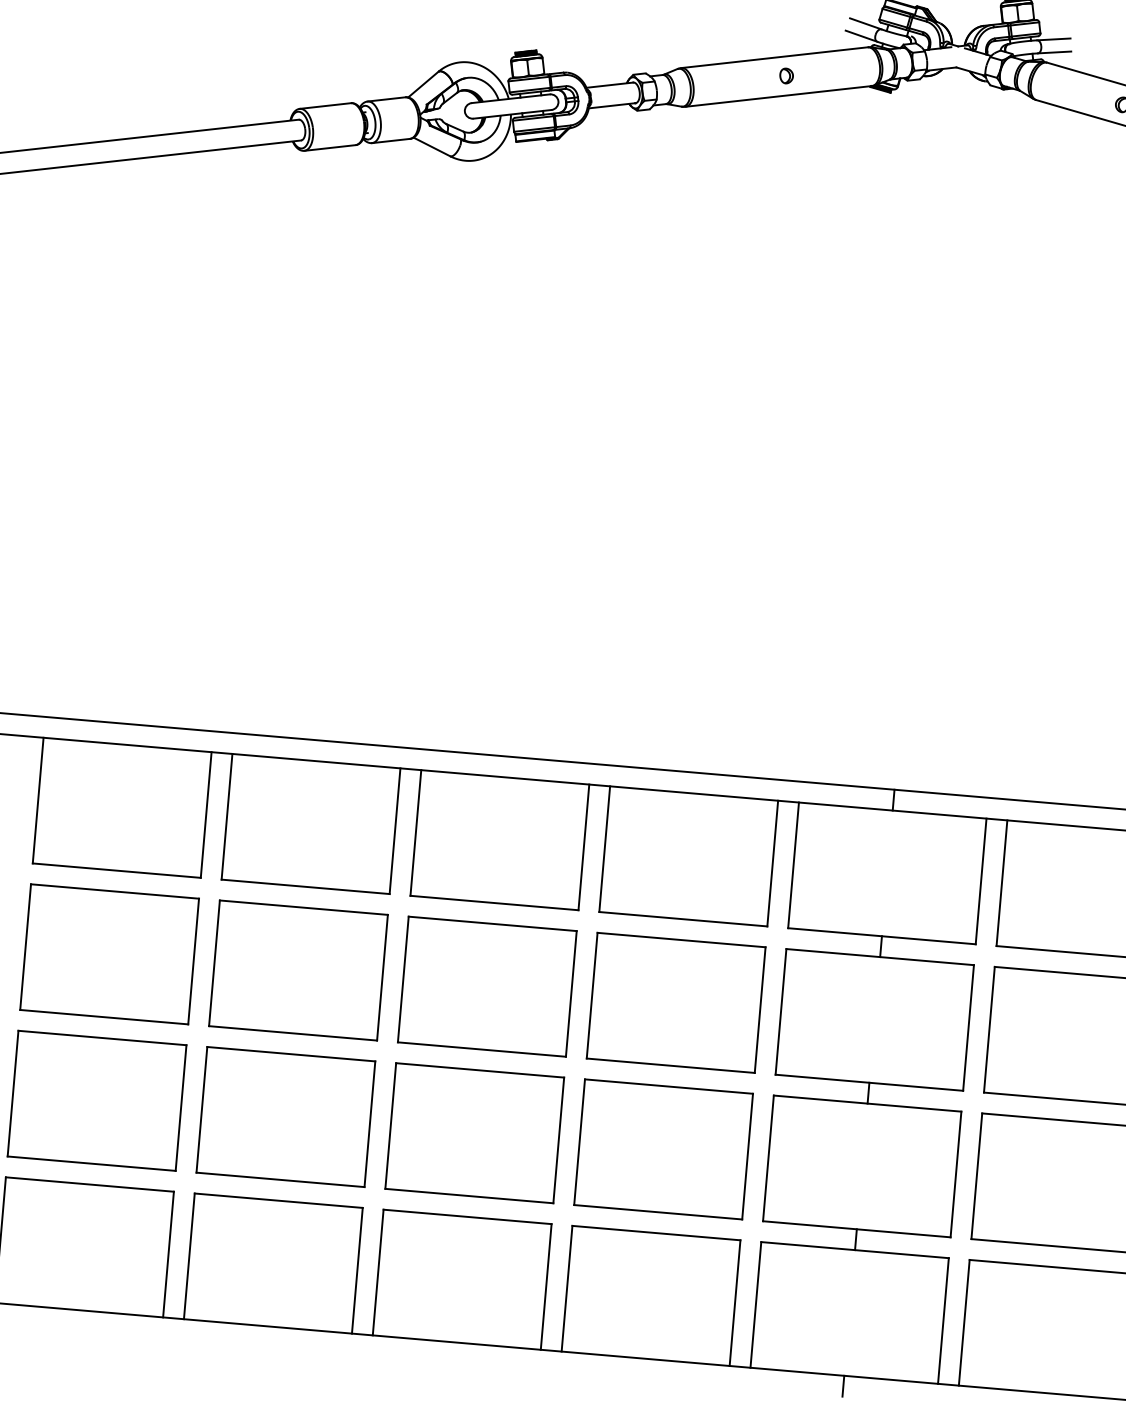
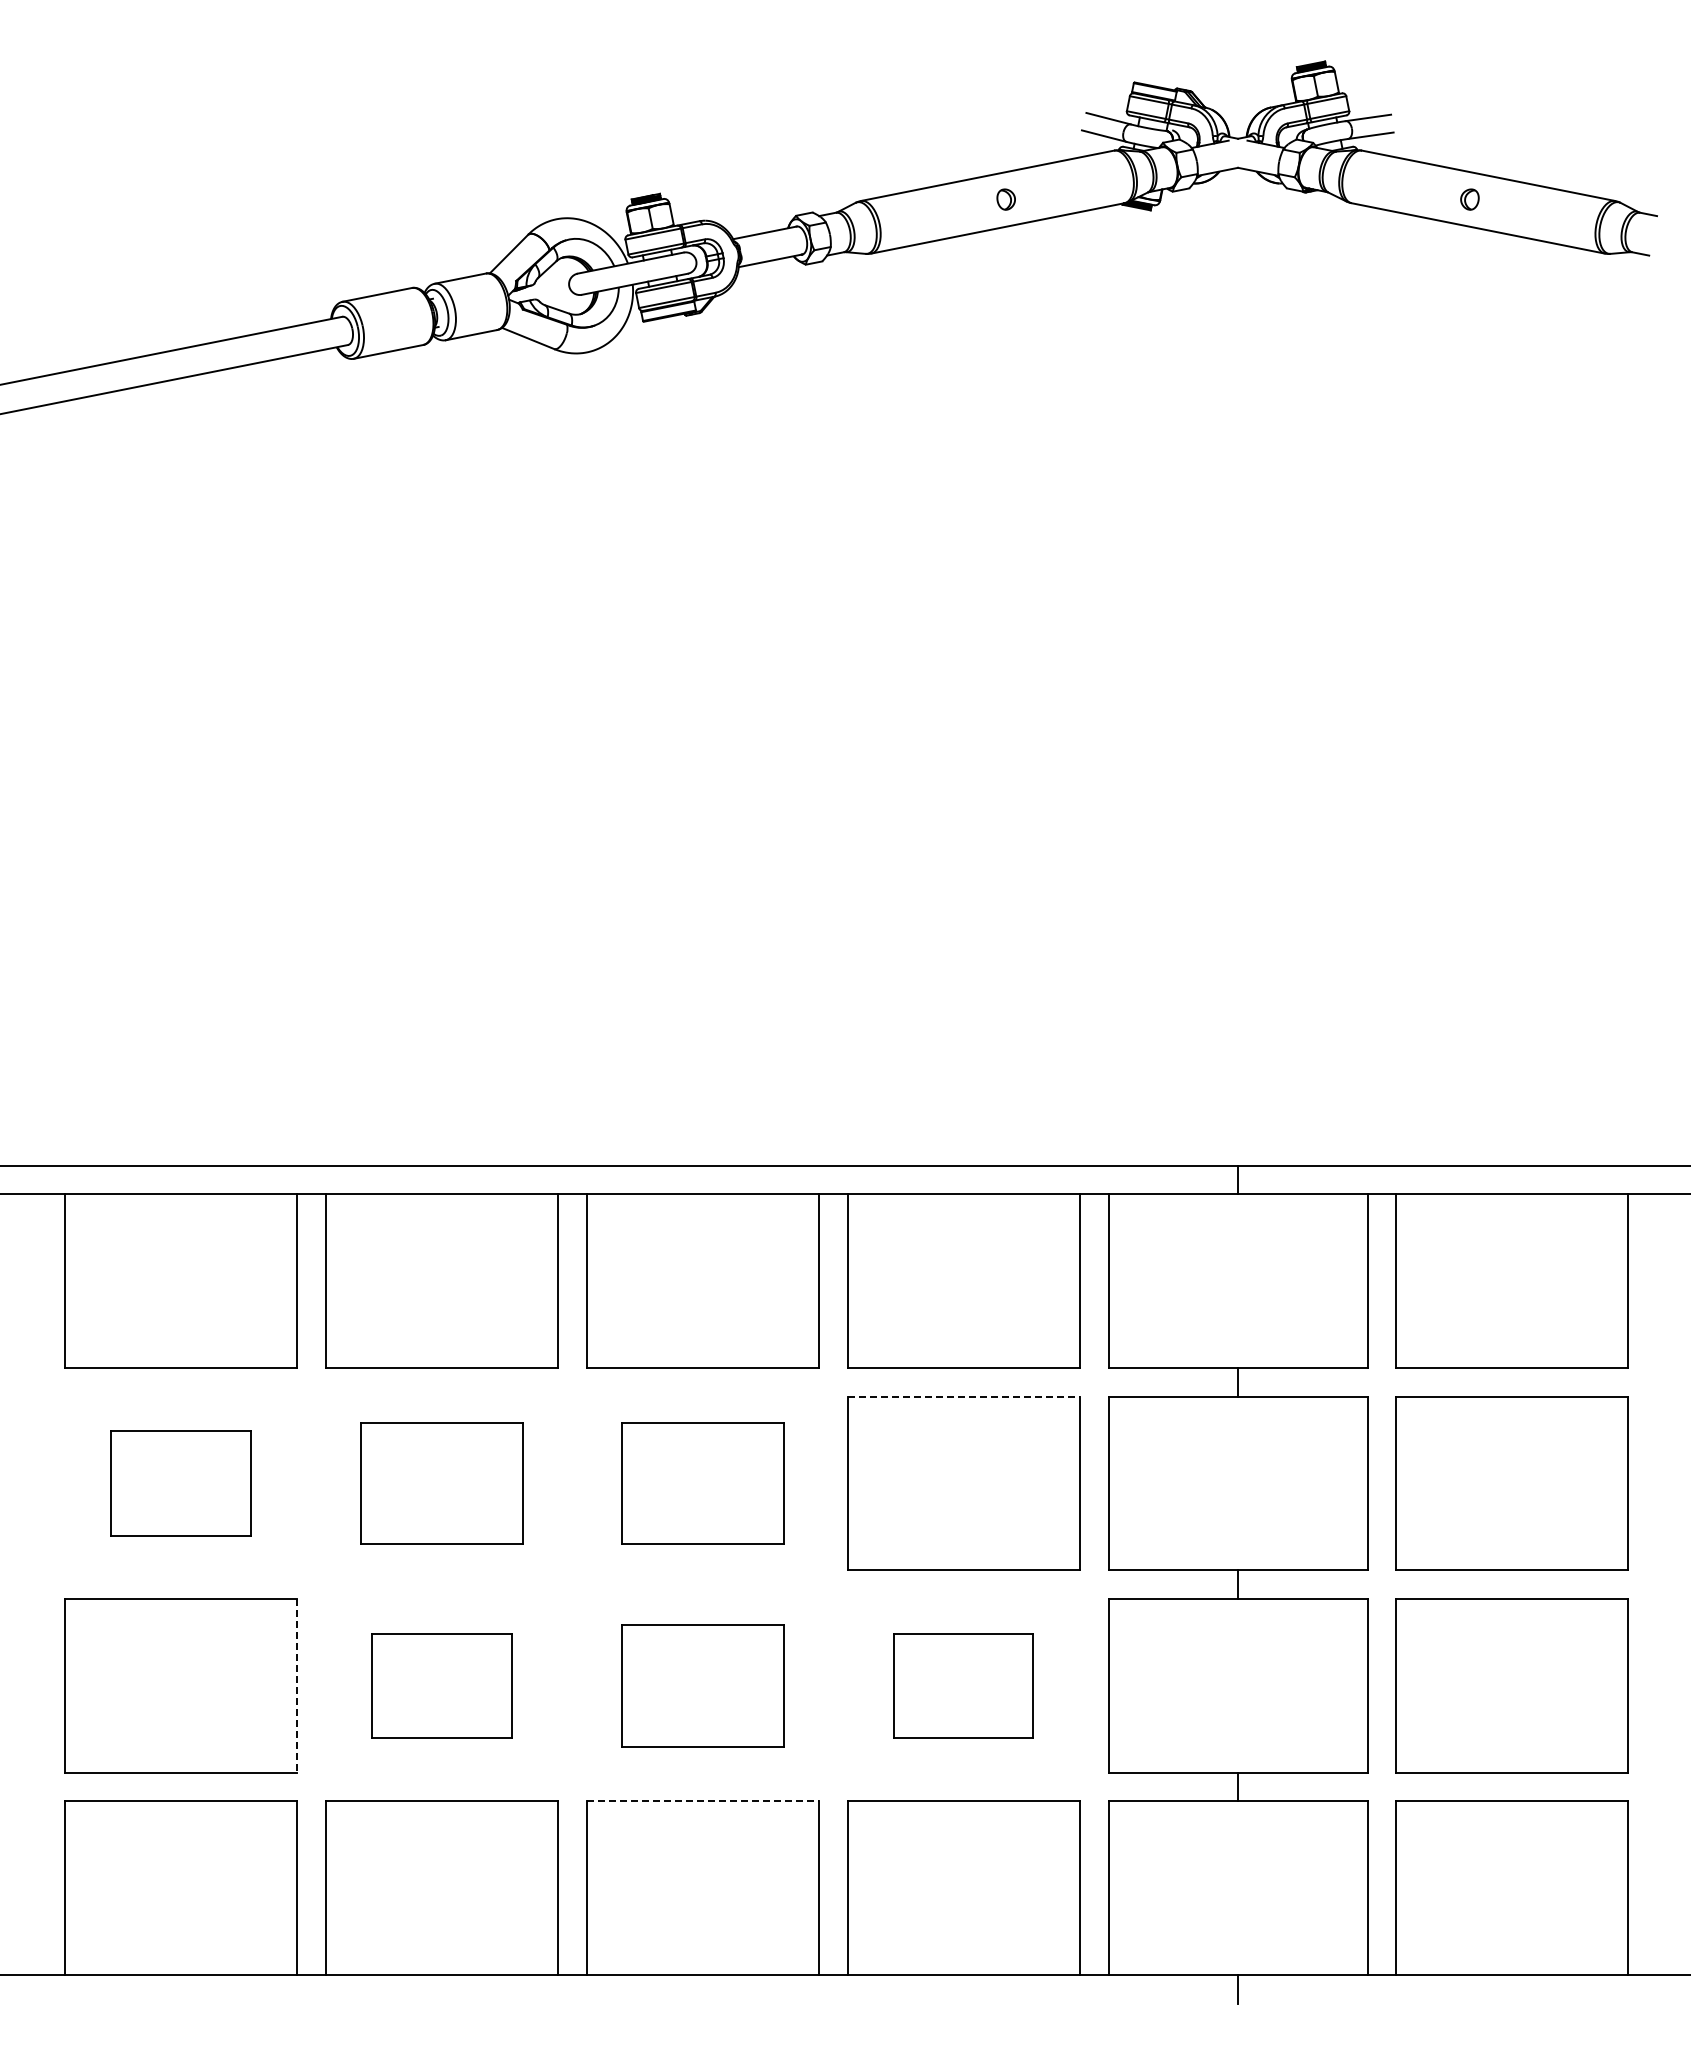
line: (682, 939) -> (964, 1396), solid -> dashed
part: (109, 954) -> (180, 1483), size x0.6
part: (298, 970) -> (441, 1483), size x0.7
part: (487, 986) -> (702, 1483), size x0.7
line: (181, 1107) -> (297, 1685), solid -> dashed
part: (285, 1116) -> (441, 1685), size x0.6
part: (474, 1132) -> (702, 1685), size x0.7
part: (663, 1149) -> (963, 1685), size x0.6
line: (468, 1216) -> (703, 1801), solid -> dashed

